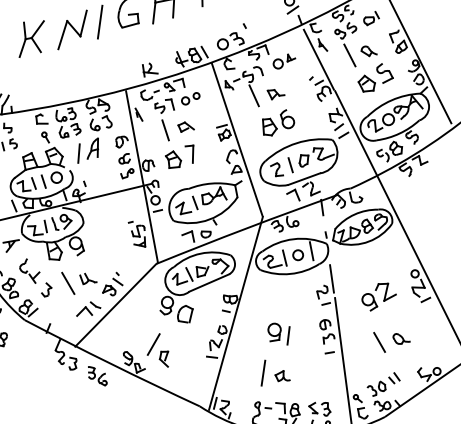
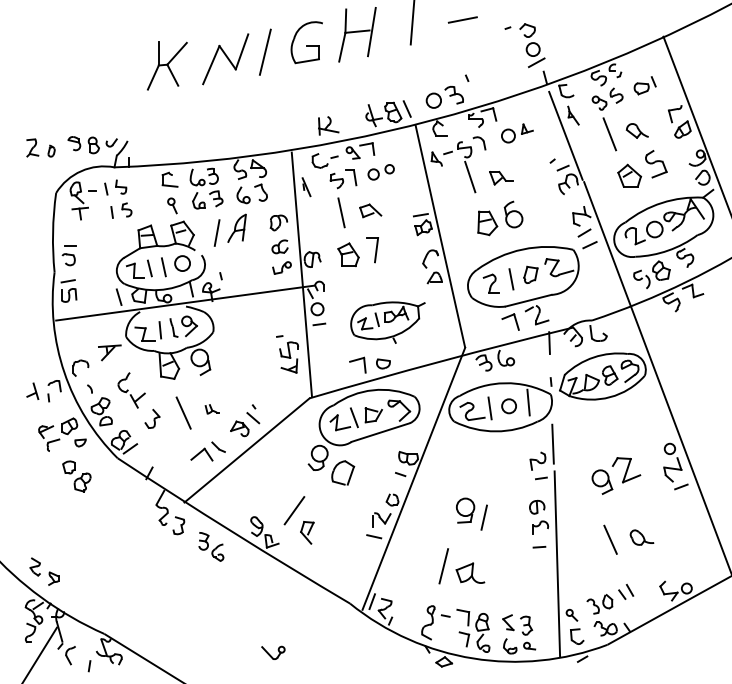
part: (206, 204) -> (387, 322), size x0.7
part: (87, 278) -> (211, 409), size x0.6
part: (282, 375) -> (469, 572), size x1.4

